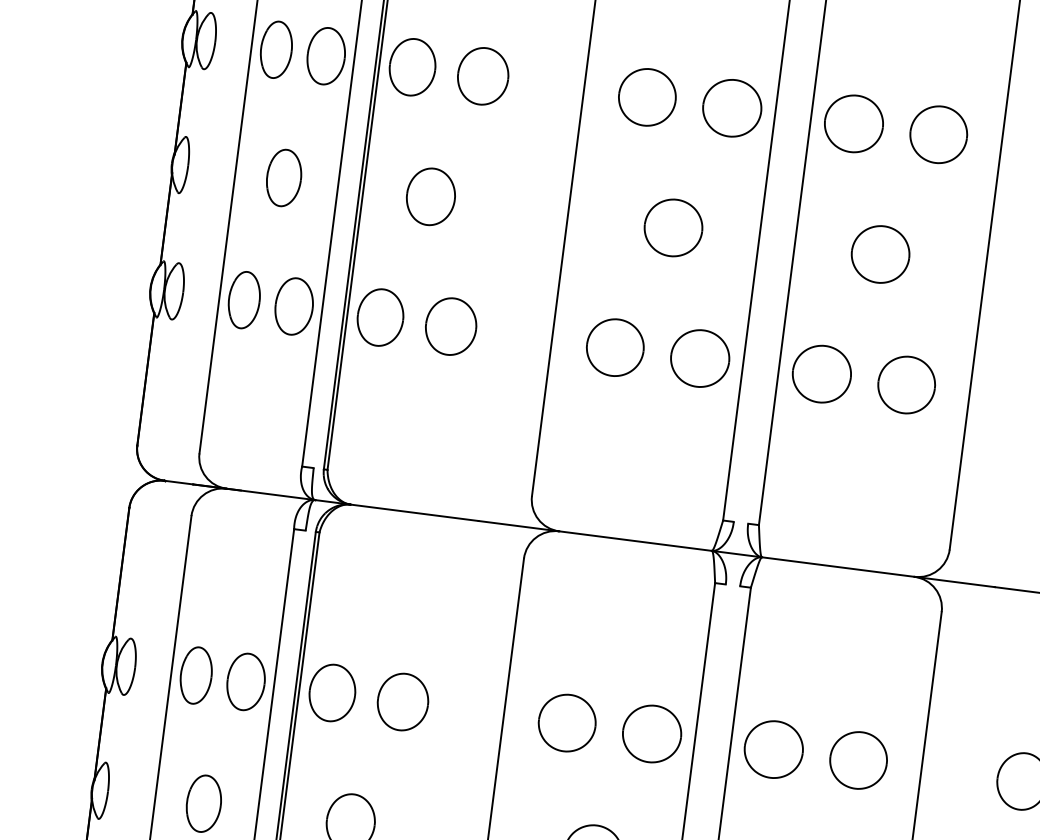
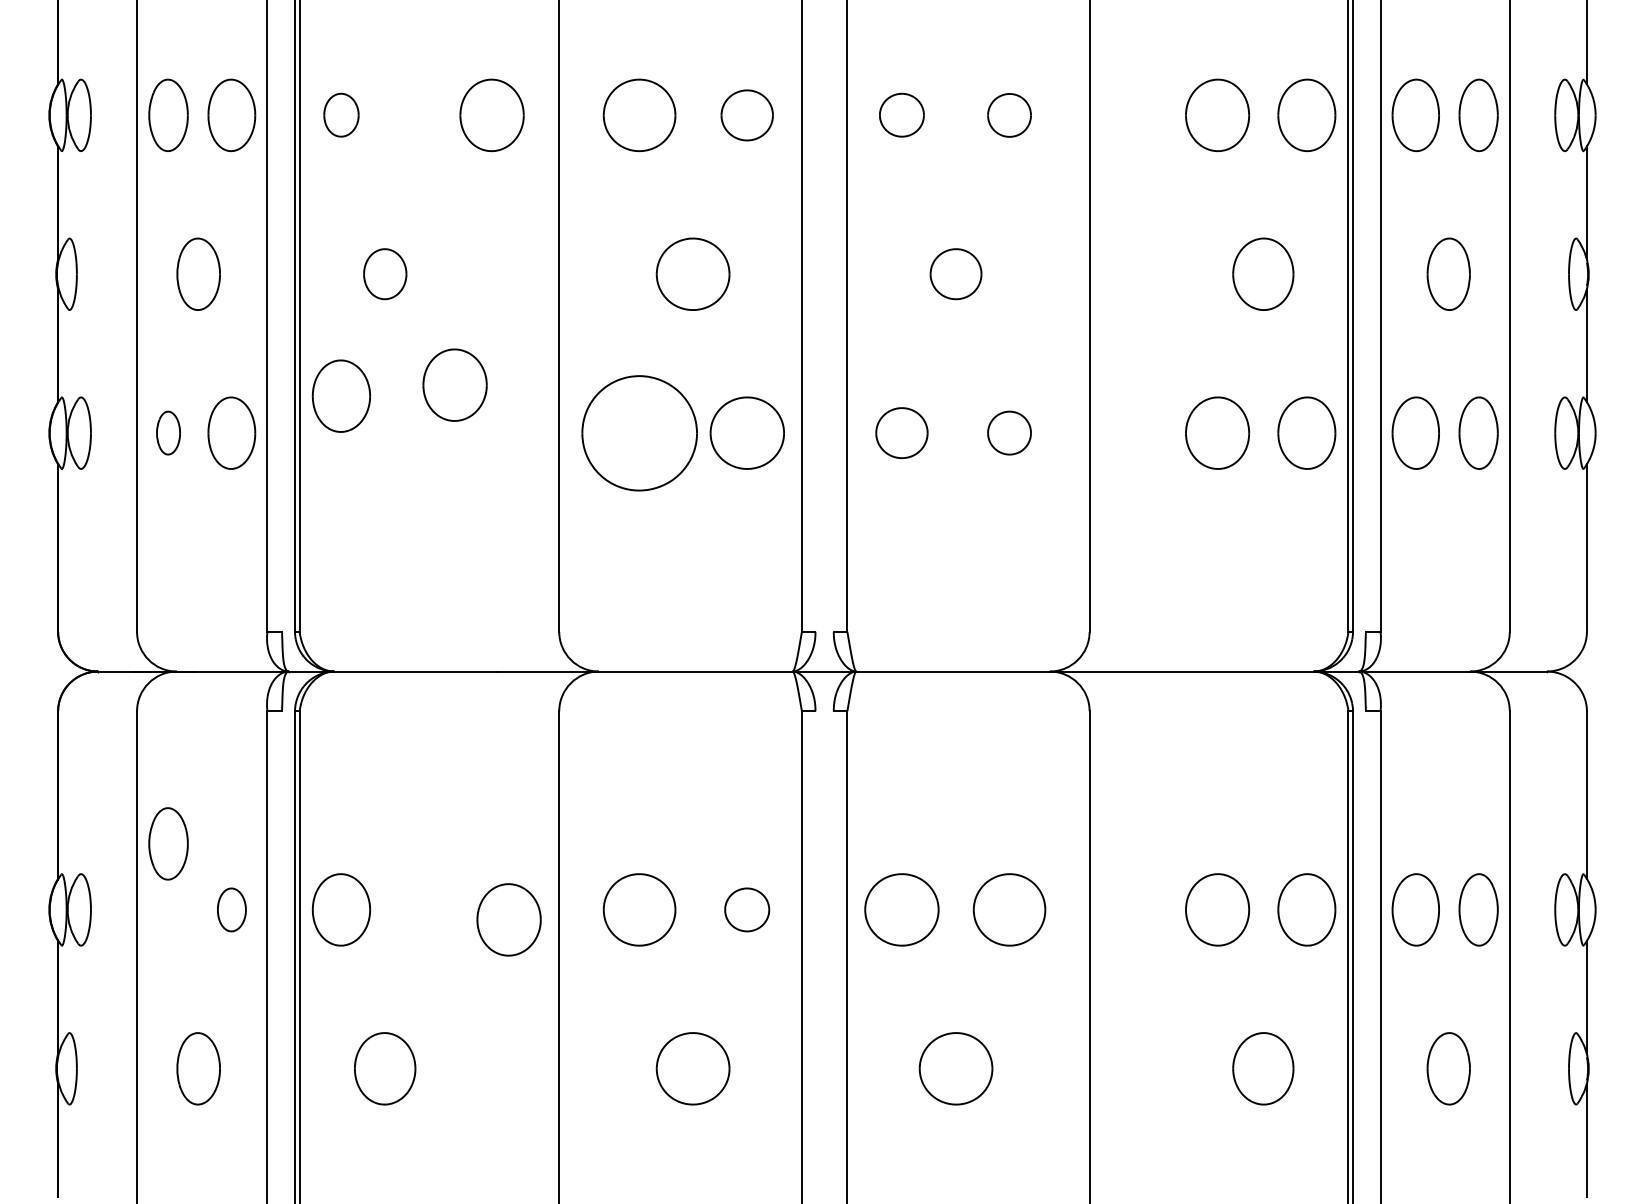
part: (412, 66) -> (341, 114), size x0.6
part: (482, 76) -> (491, 115), moved
part: (731, 108) -> (746, 115), size x0.7
part: (853, 123) -> (901, 114), size x0.6
part: (938, 134) -> (1009, 115), size x0.6
part: (431, 196) -> (385, 273), size x0.7
part: (880, 253) -> (955, 273), size x0.7
part: (244, 299) -> (168, 432), size x0.6
part: (380, 317) -> (341, 395), moved
part: (450, 326) -> (454, 384), moved
part: (615, 347) -> (639, 432), size x1.6
part: (821, 373) -> (901, 432), size x0.7
part: (906, 384) -> (1009, 432), size x0.6
part: (196, 675) -> (168, 843), moved
part: (245, 681) -> (231, 909), size x0.6
part: (402, 701) -> (508, 919), moved
part: (651, 733) -> (746, 909), size x0.6

